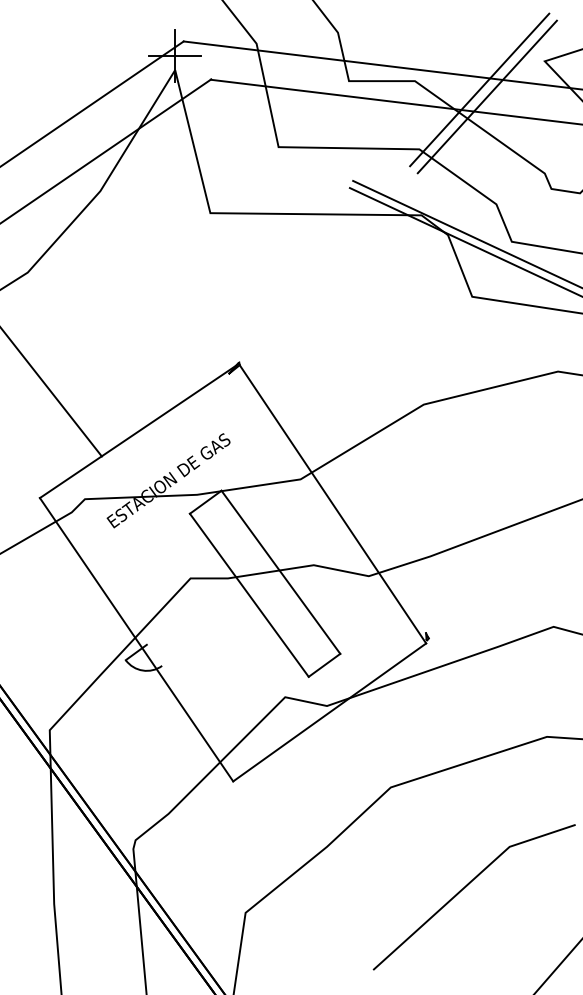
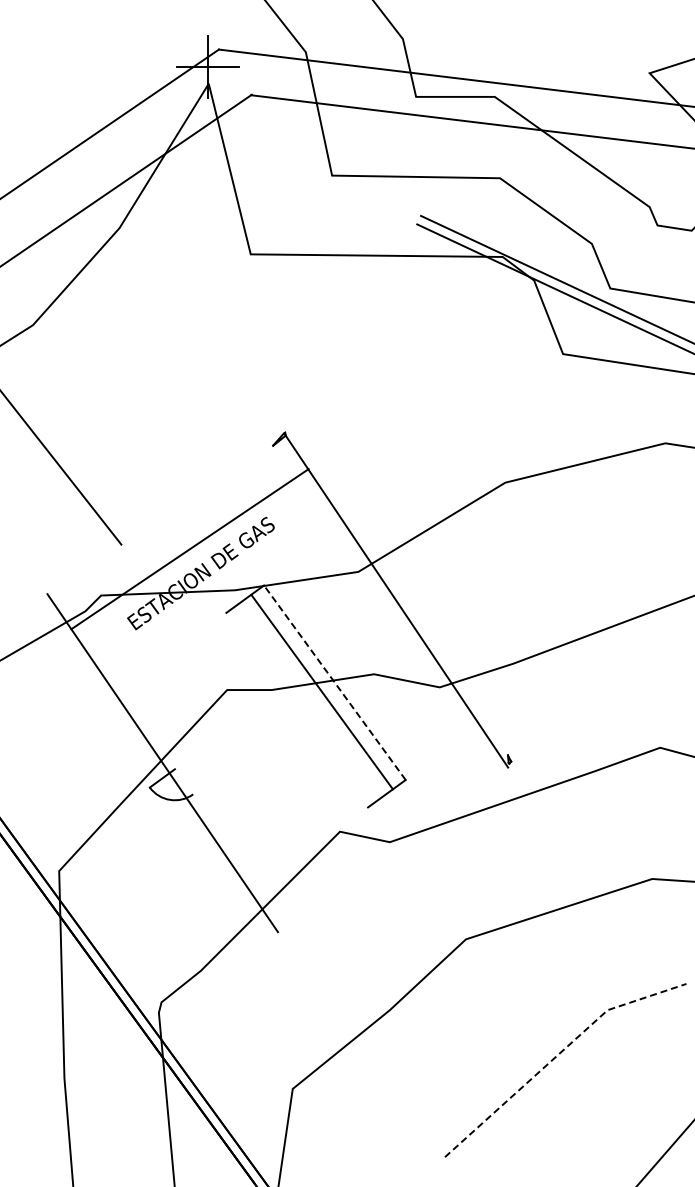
line: (479, 90) -> (571, 107), removed
line: (487, 96) -> (581, 115), removed
line: (138, 431) -> (189, 549), moved
line: (280, 572) -> (334, 682), solid -> dashed
line: (249, 594) -> (322, 691), moved
line: (329, 712) -> (392, 849), removed
line: (467, 884) -> (557, 1055), solid -> dashed

